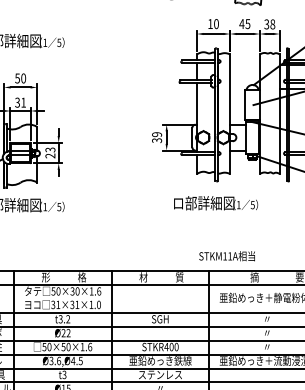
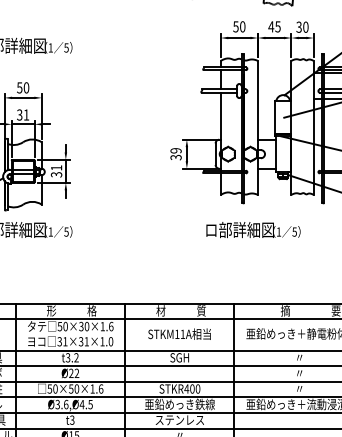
text: (210, 24) -> (236, 27), 10 -> 50
text: (272, 24) -> (305, 27), 38 -> 30
text: (50, 152) -> (56, 170), 23 -> 31
text: (216, 203) -> (253, 230), moved
text: (226, 256) -> (178, 334), moved

